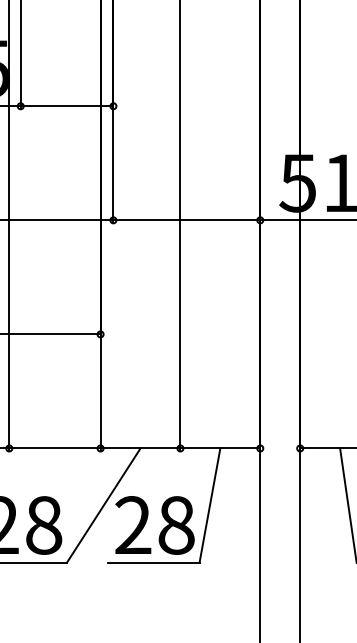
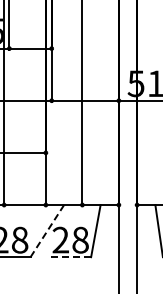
line: (104, 506) -> (47, 231), solid -> dashed
line: (152, 563) -> (69, 257), solid -> dashed

